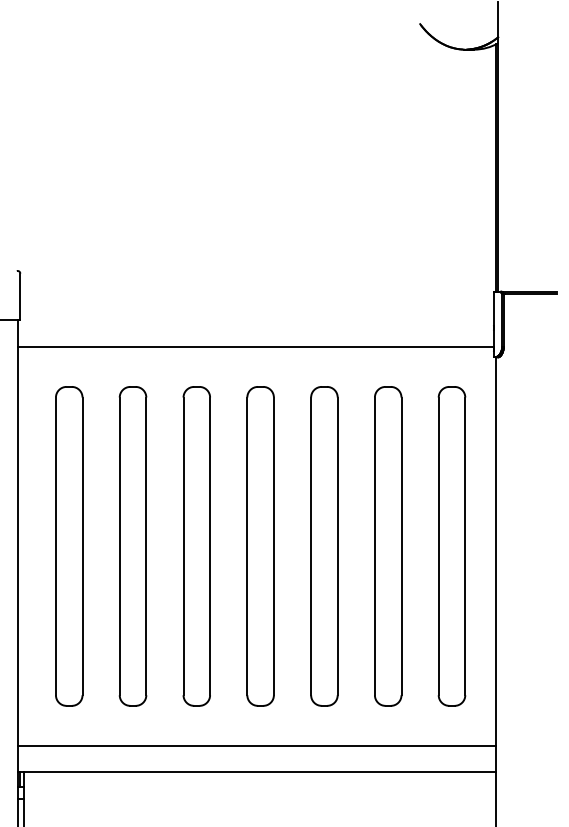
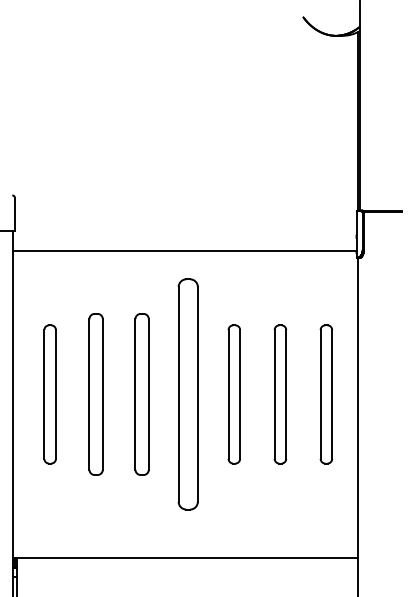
part: (69, 546) -> (50, 394), size x0.6
part: (132, 546) -> (95, 394), size x0.7
part: (196, 546) -> (141, 394), size x0.7
part: (324, 546) -> (234, 394), size x0.6
part: (388, 546) -> (280, 394), size x0.6
part: (451, 546) -> (326, 394), size x0.6
line: (256, 745) -> (185, 538), removed

